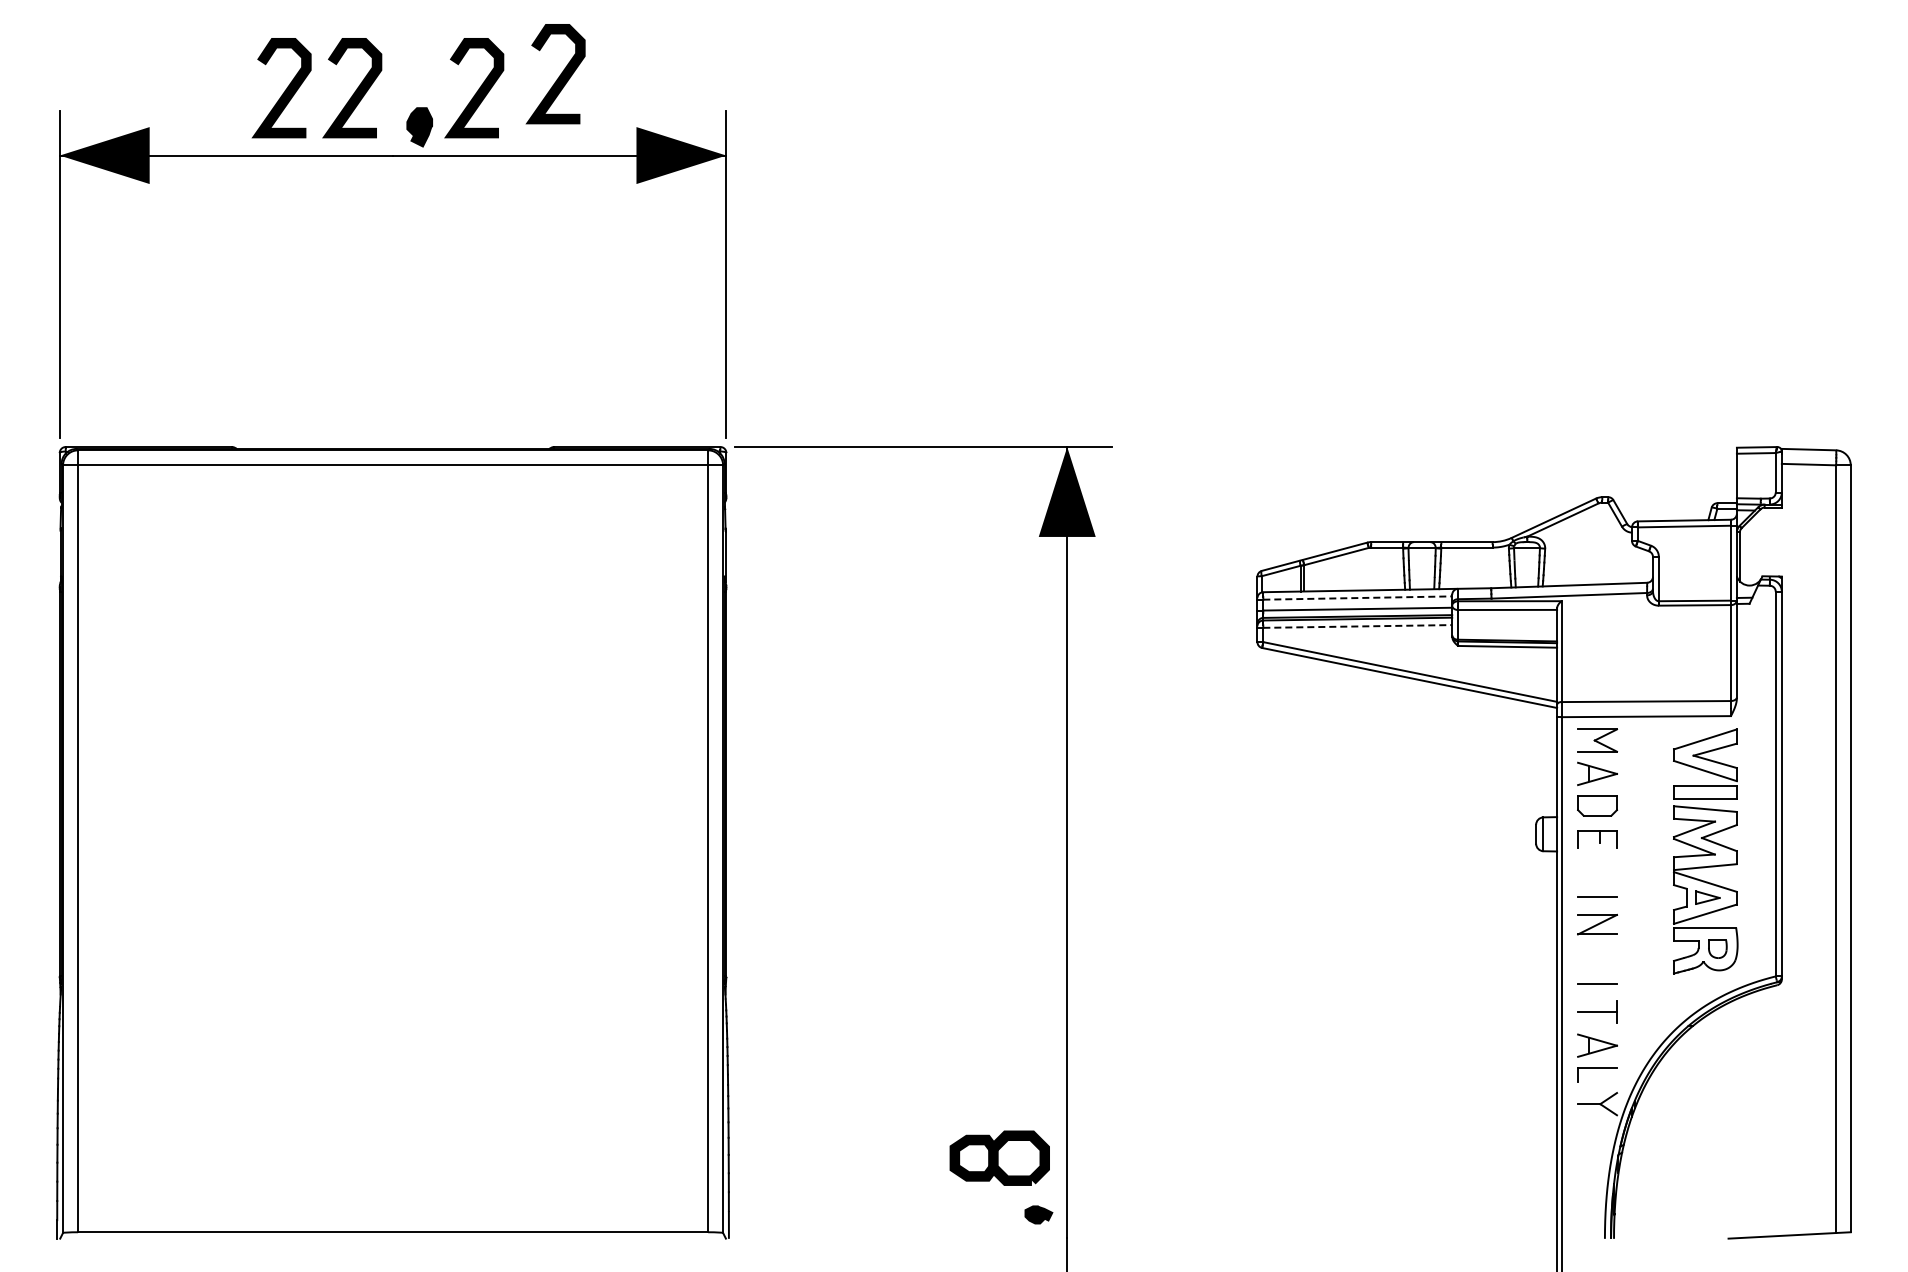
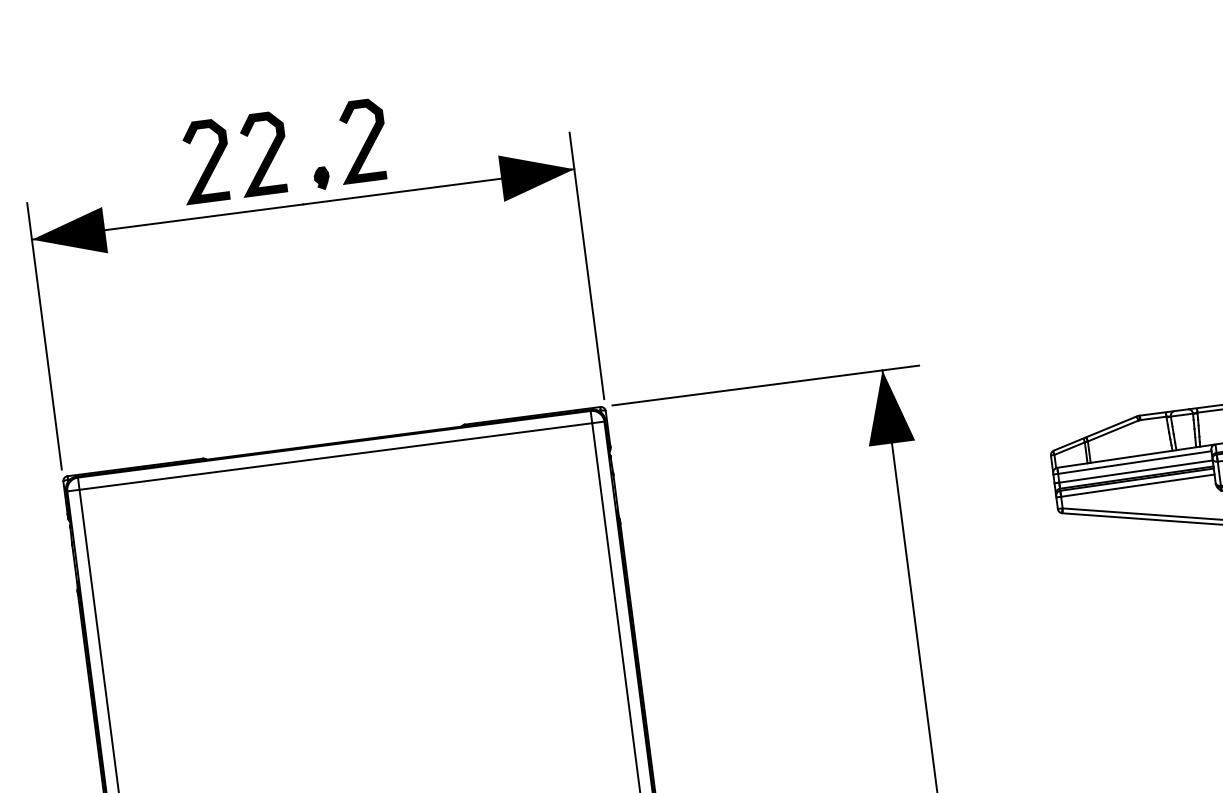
curve: (558, 76) -> (429, 122), removed
part: (419, 126) -> (321, 178), size x0.71
line: (1358, 598) -> (1135, 462), dashed -> solid
line: (1358, 626) -> (1138, 485), dashed -> solid

